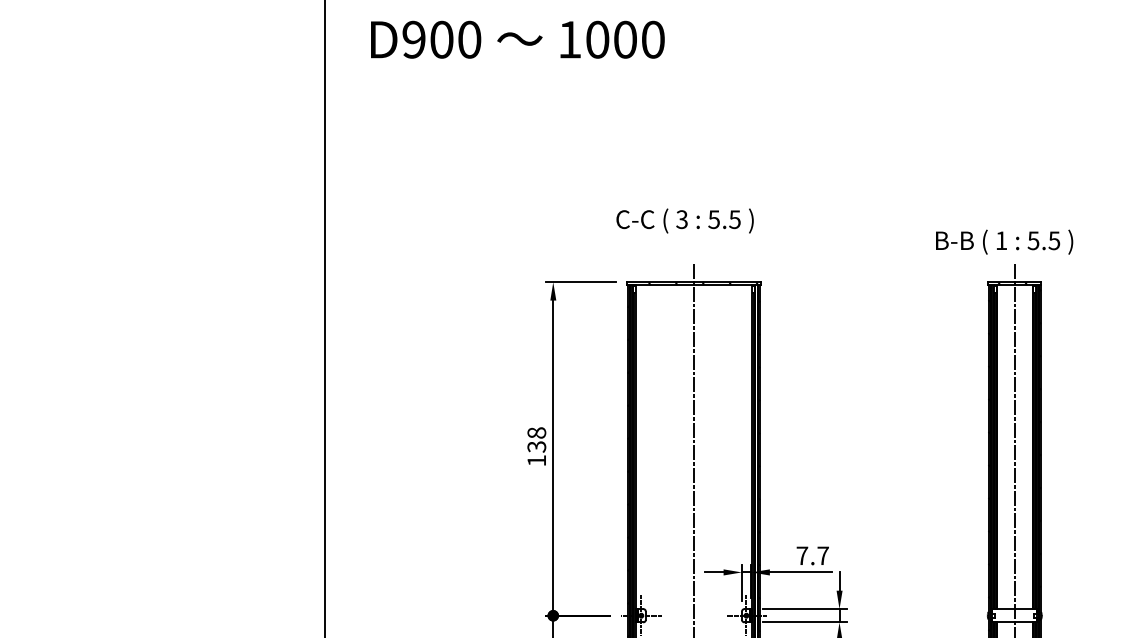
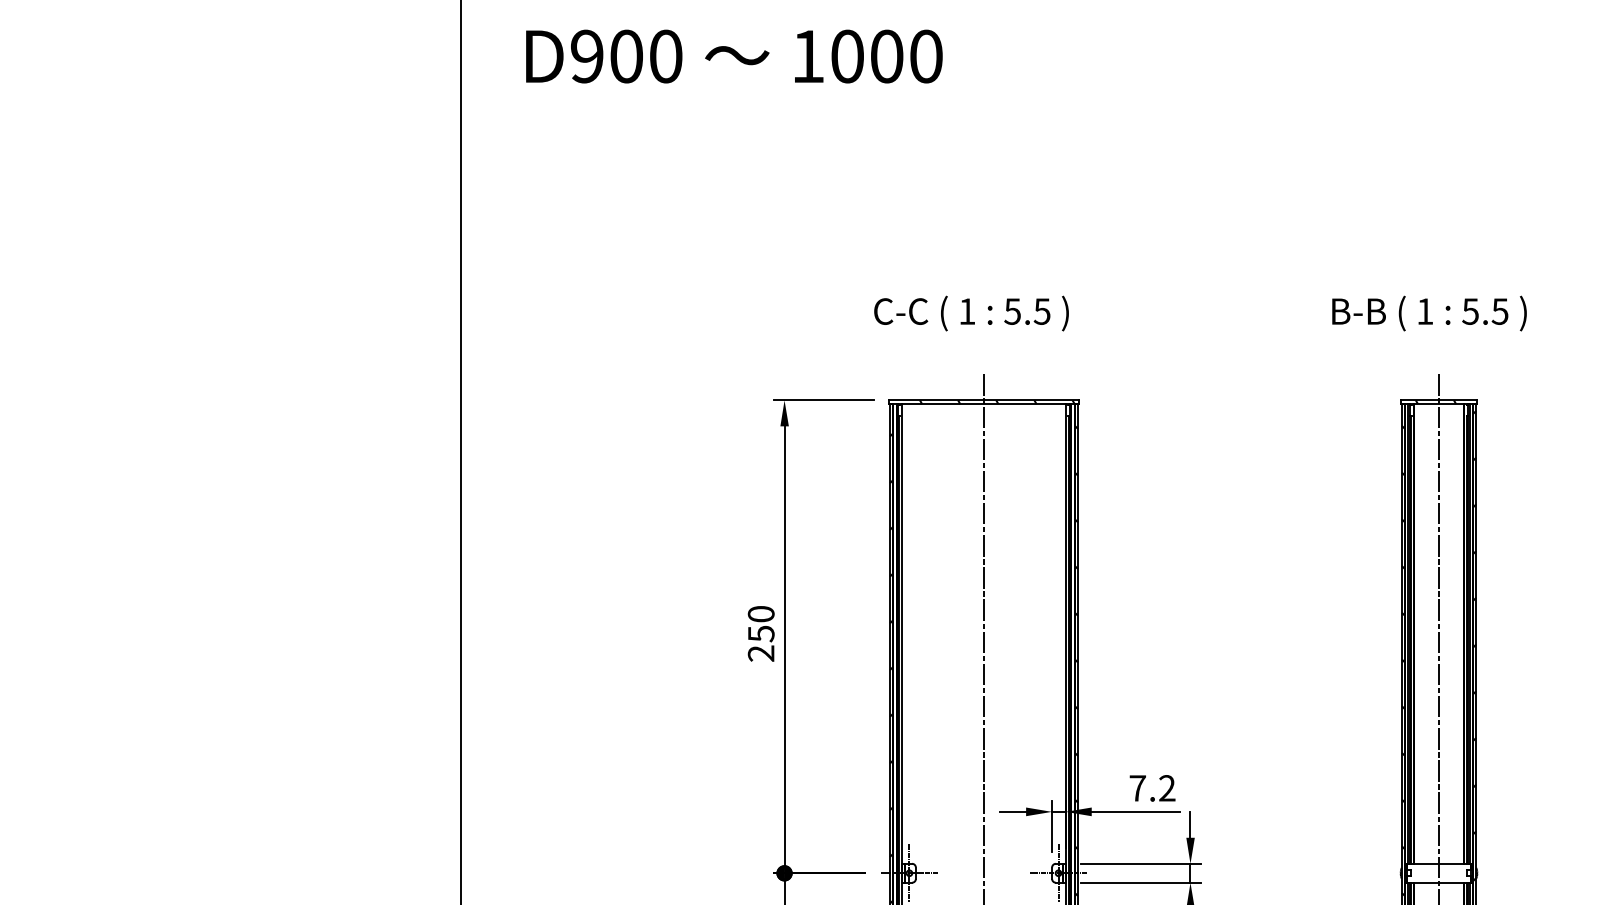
text: (681, 219) -> (966, 311), 3 -> 1
text: (1004, 242) -> (1429, 313), moved
text: (536, 446) -> (760, 633), 138 -> 250
text: (823, 555) -> (1167, 788), 7.7 -> 7.2

